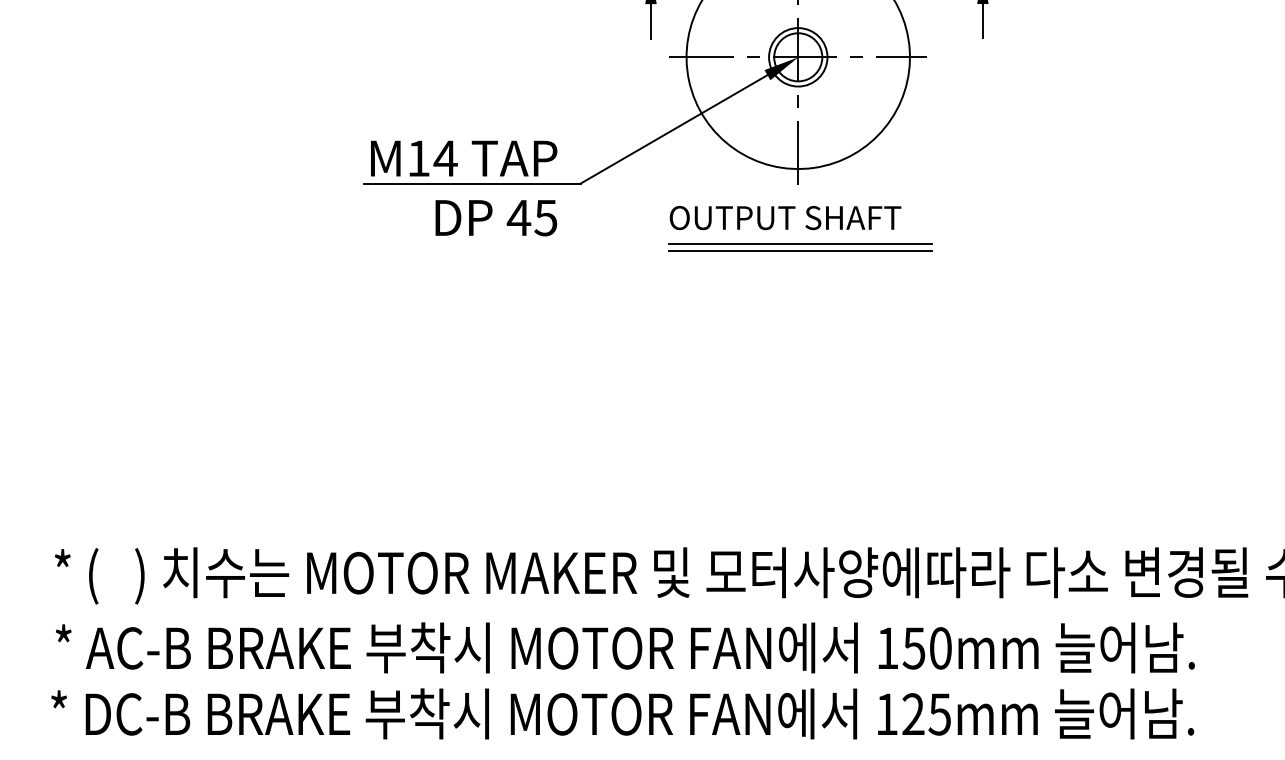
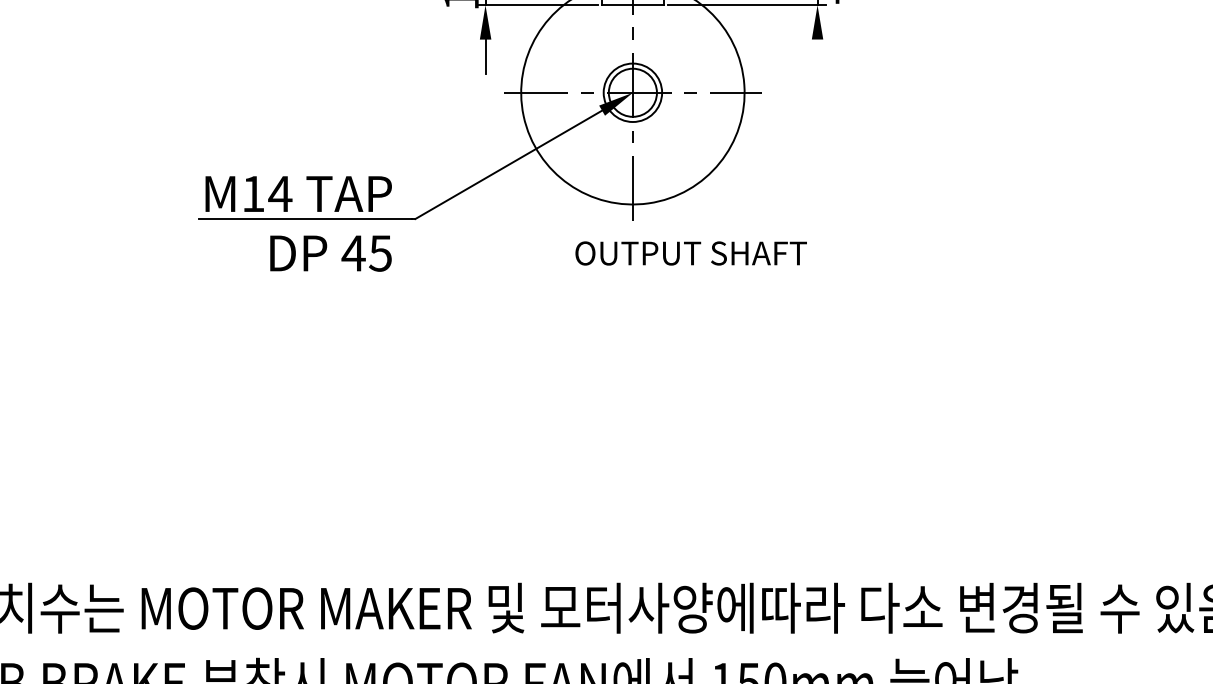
line: (982, 21) -> (817, 56), removed
text: (785, 218) -> (691, 253), moved
line: (800, 243) -> (635, 278), removed
line: (800, 251) -> (635, 286), removed

